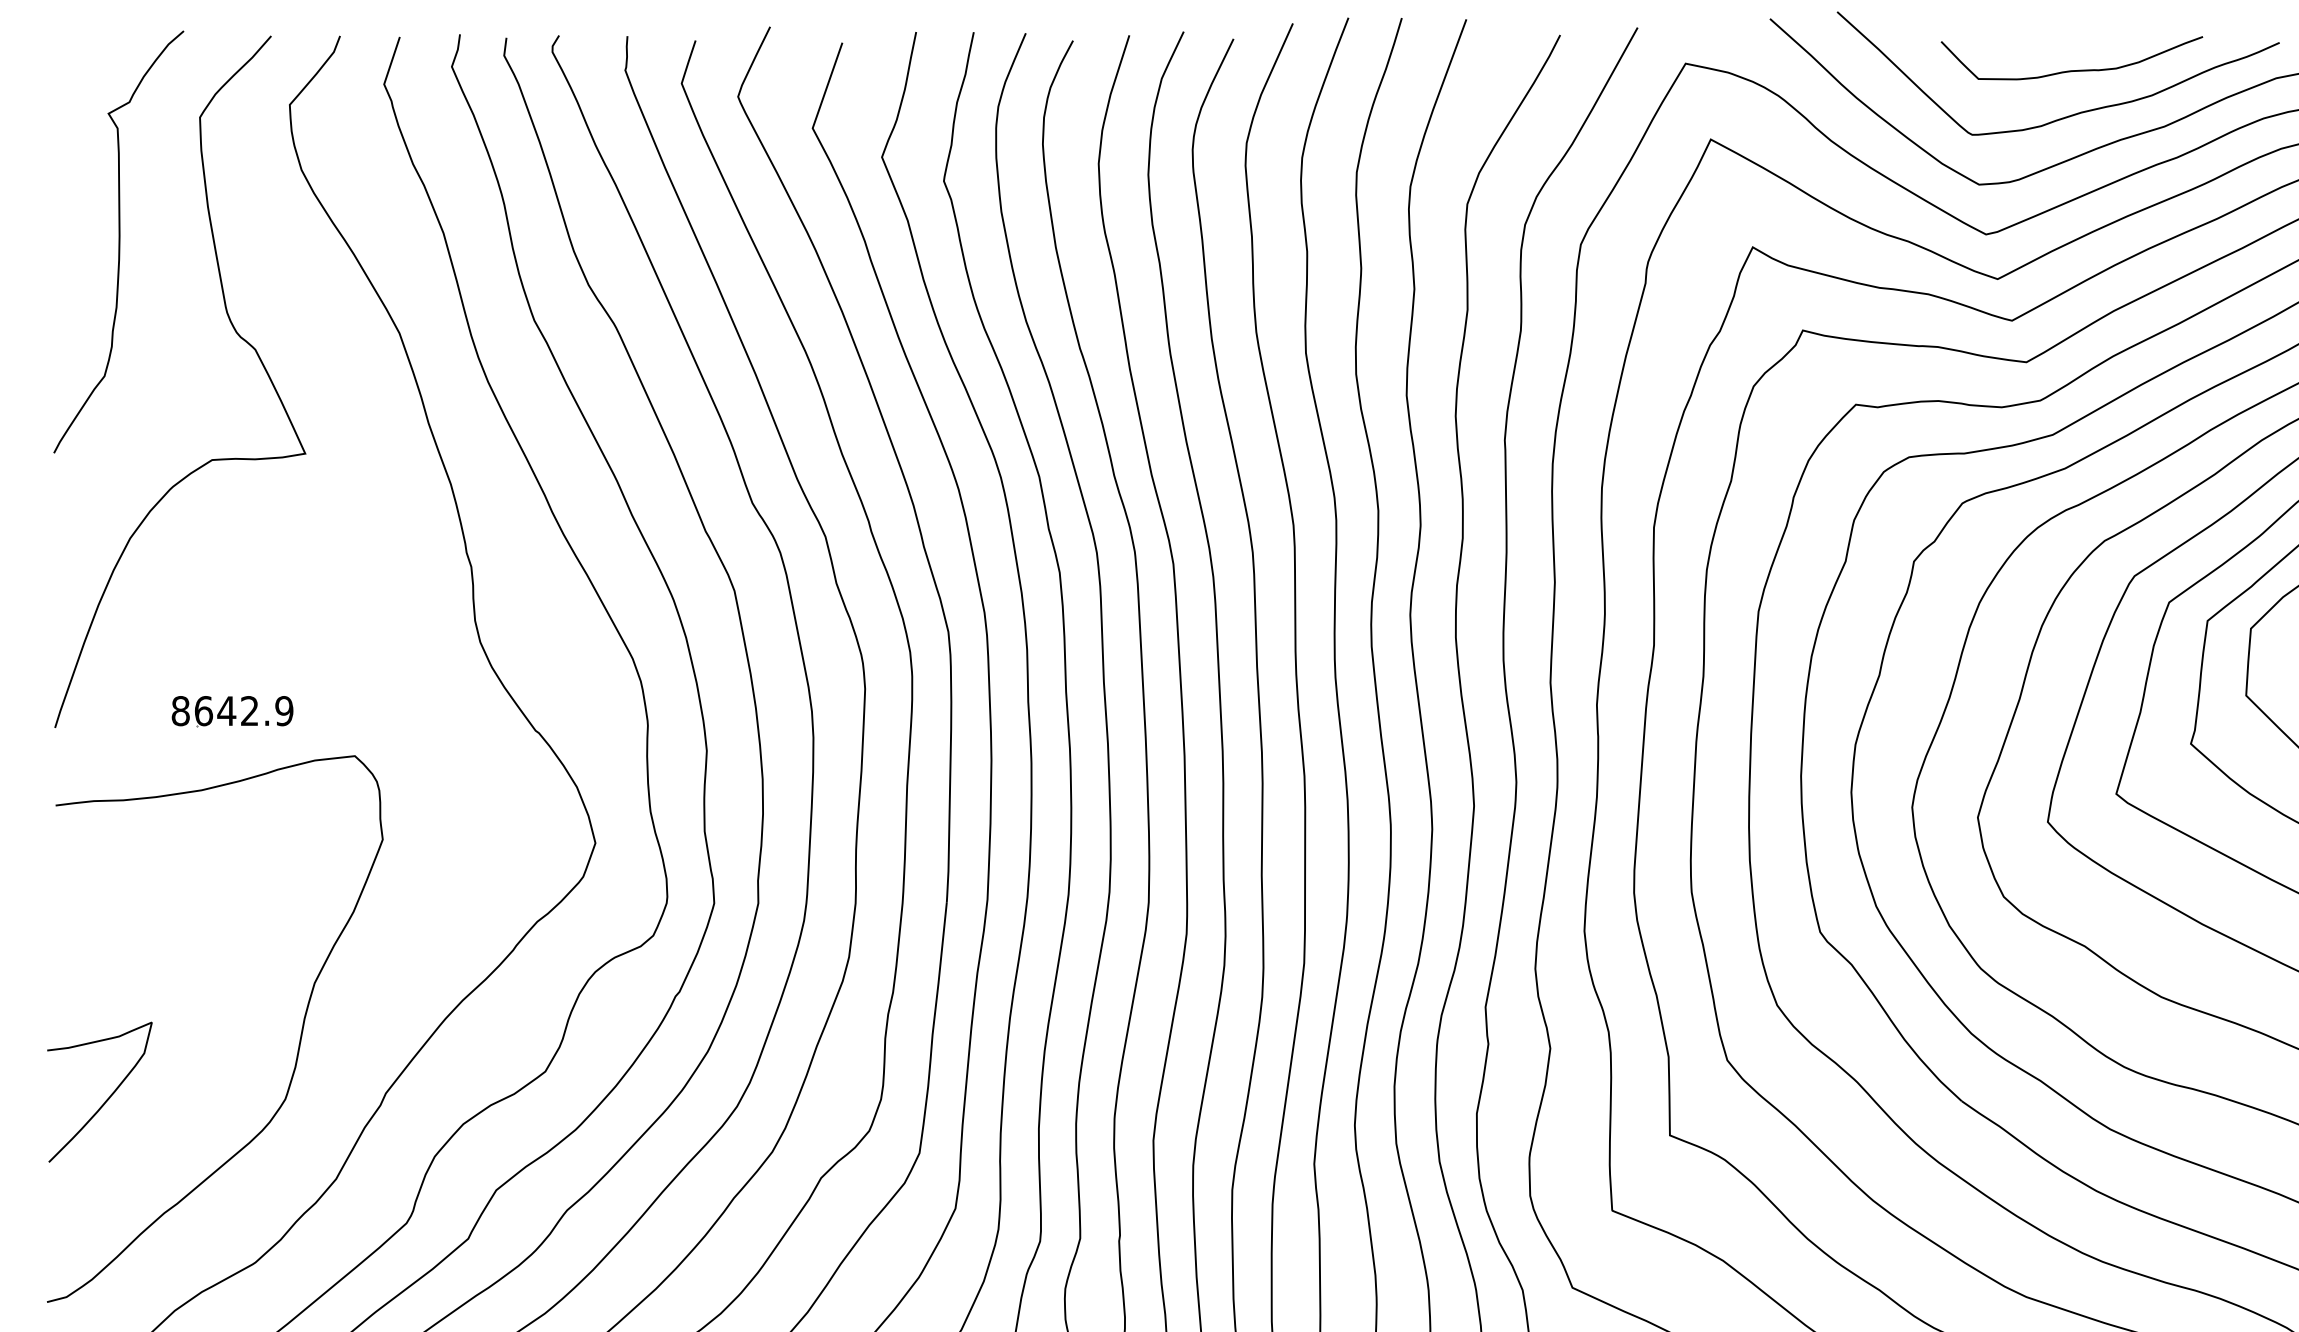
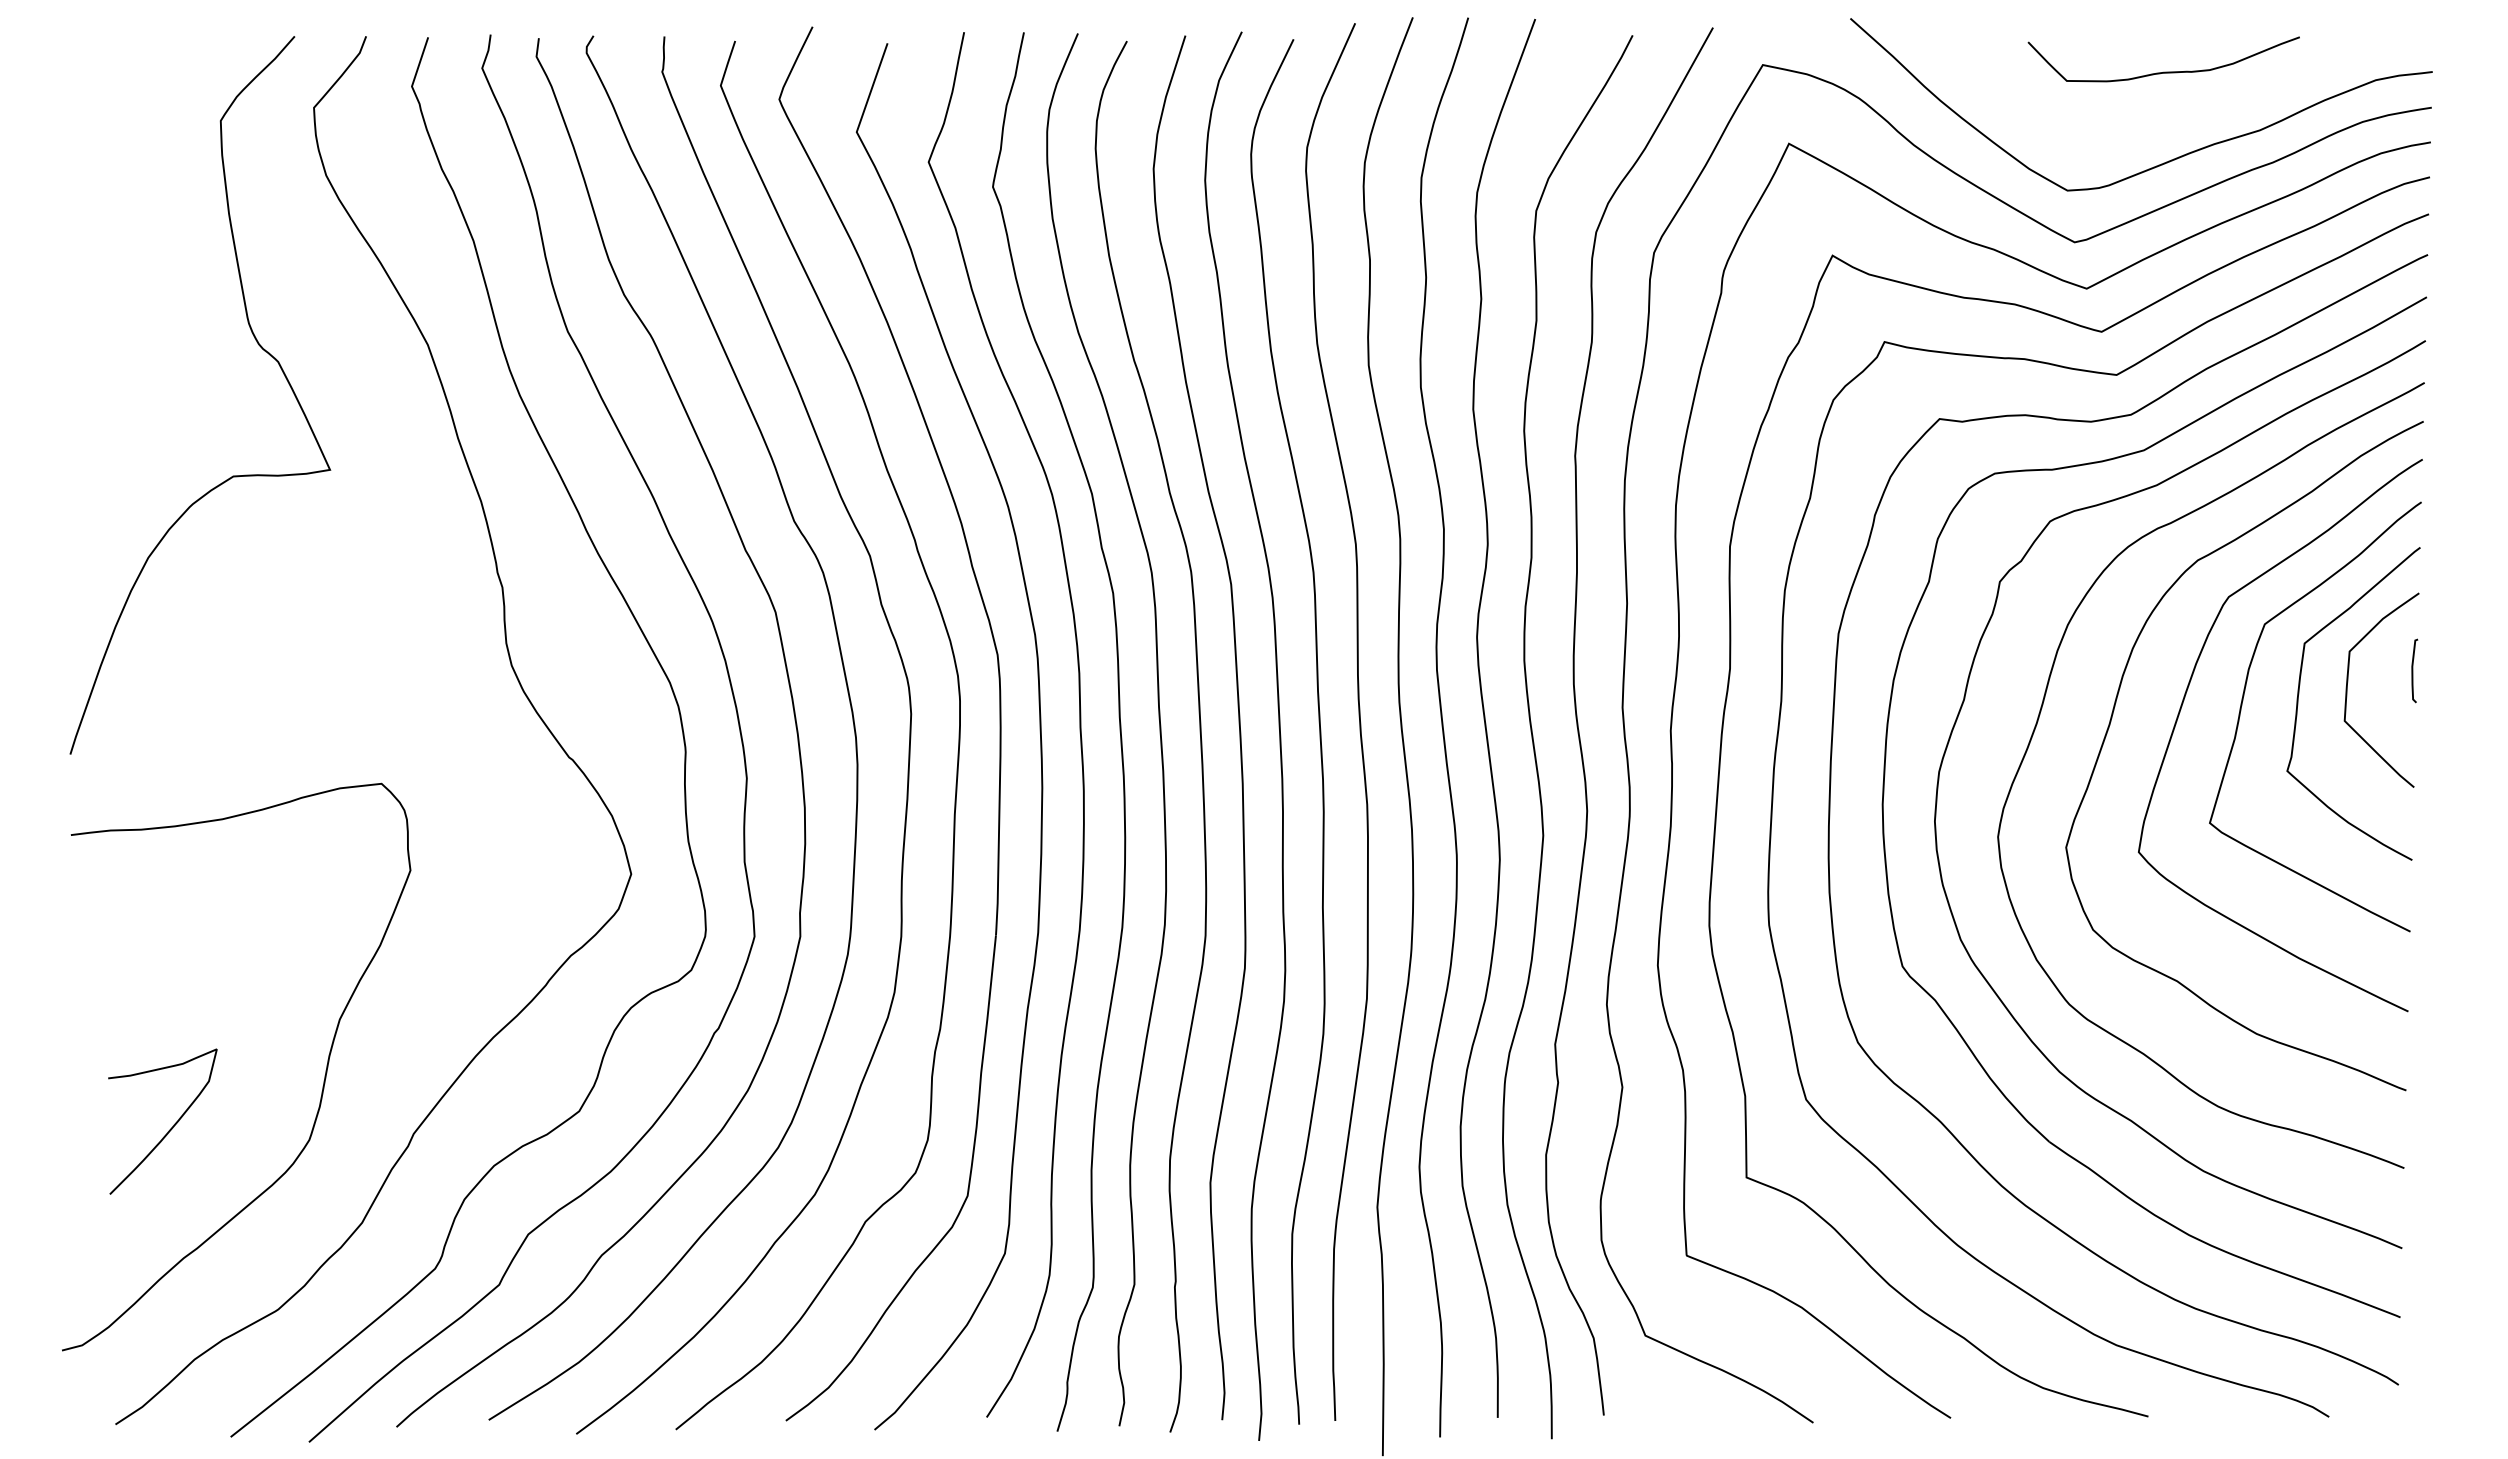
curve: (2072, 114) -> (2164, 117), removed
curve: (118, 241) -> (136, 249), removed
part: (232, 711) -> (254, 737), removed
curve: (107, 1098) -> (170, 1128), moved

